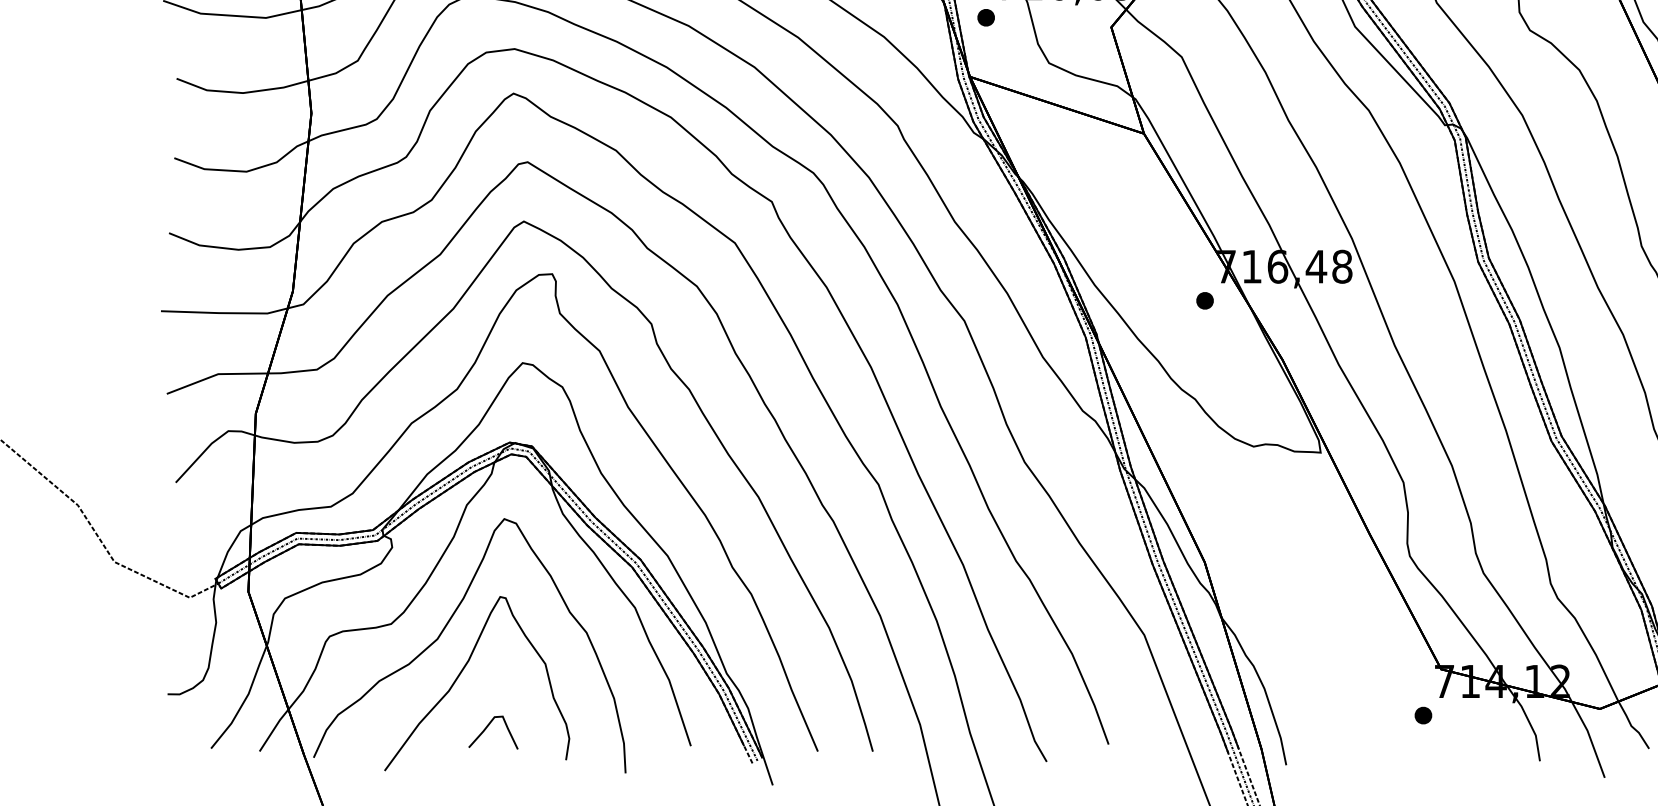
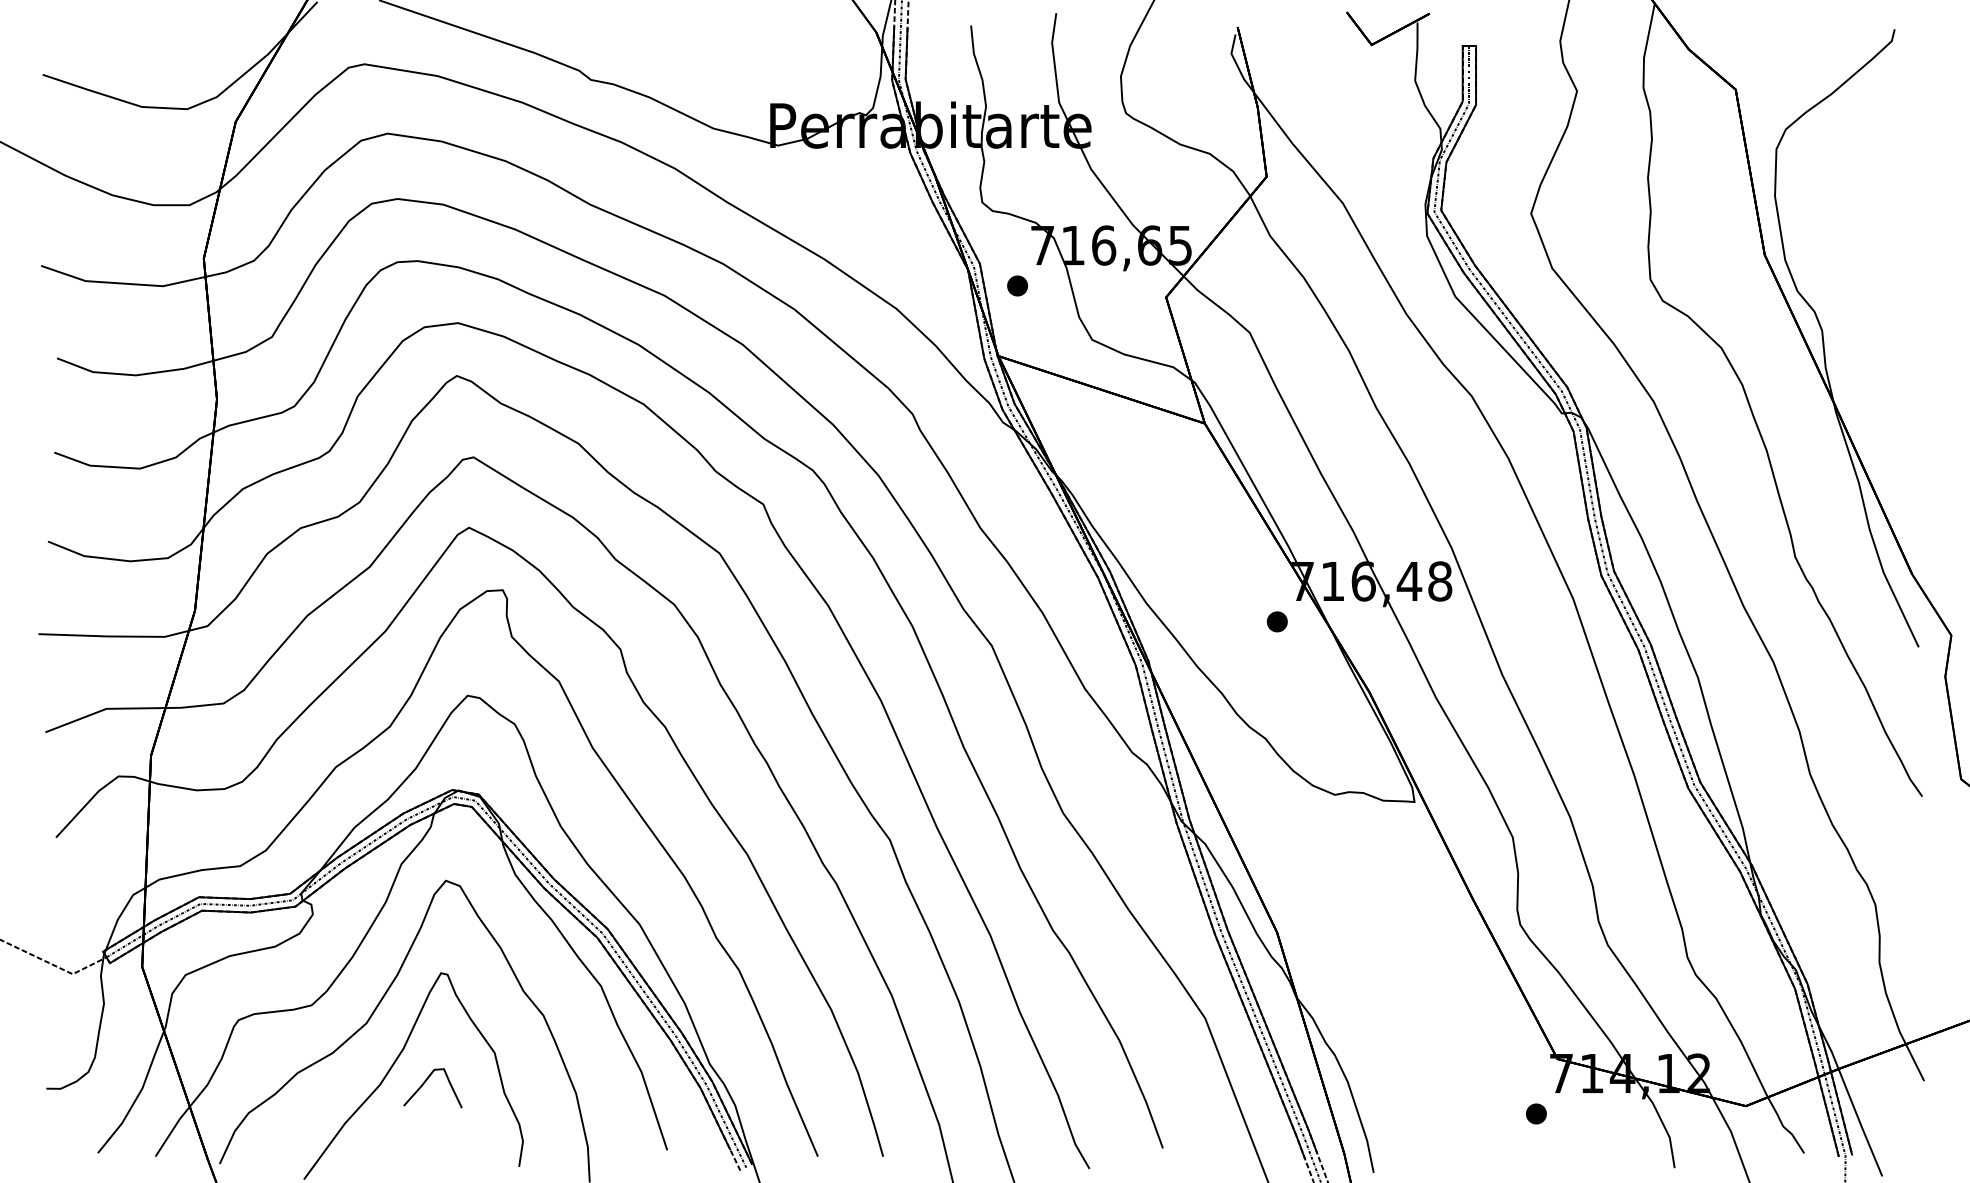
part: (487, 726) -> (426, 1081), moved

